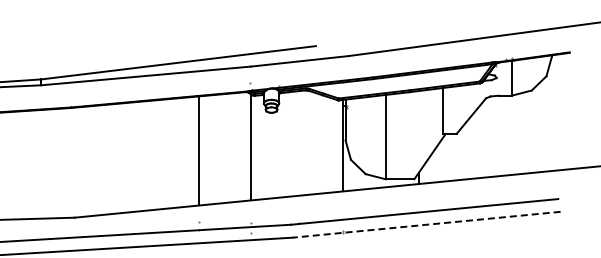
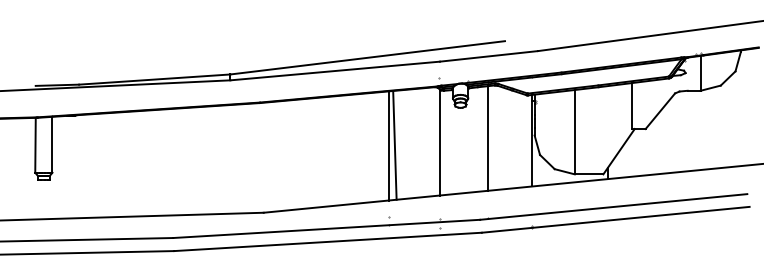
line: (299, 143) -> (488, 138), added
line: (205, 149) -> (394, 144), added
line: (426, 224) -> (615, 219), dashed -> solid

